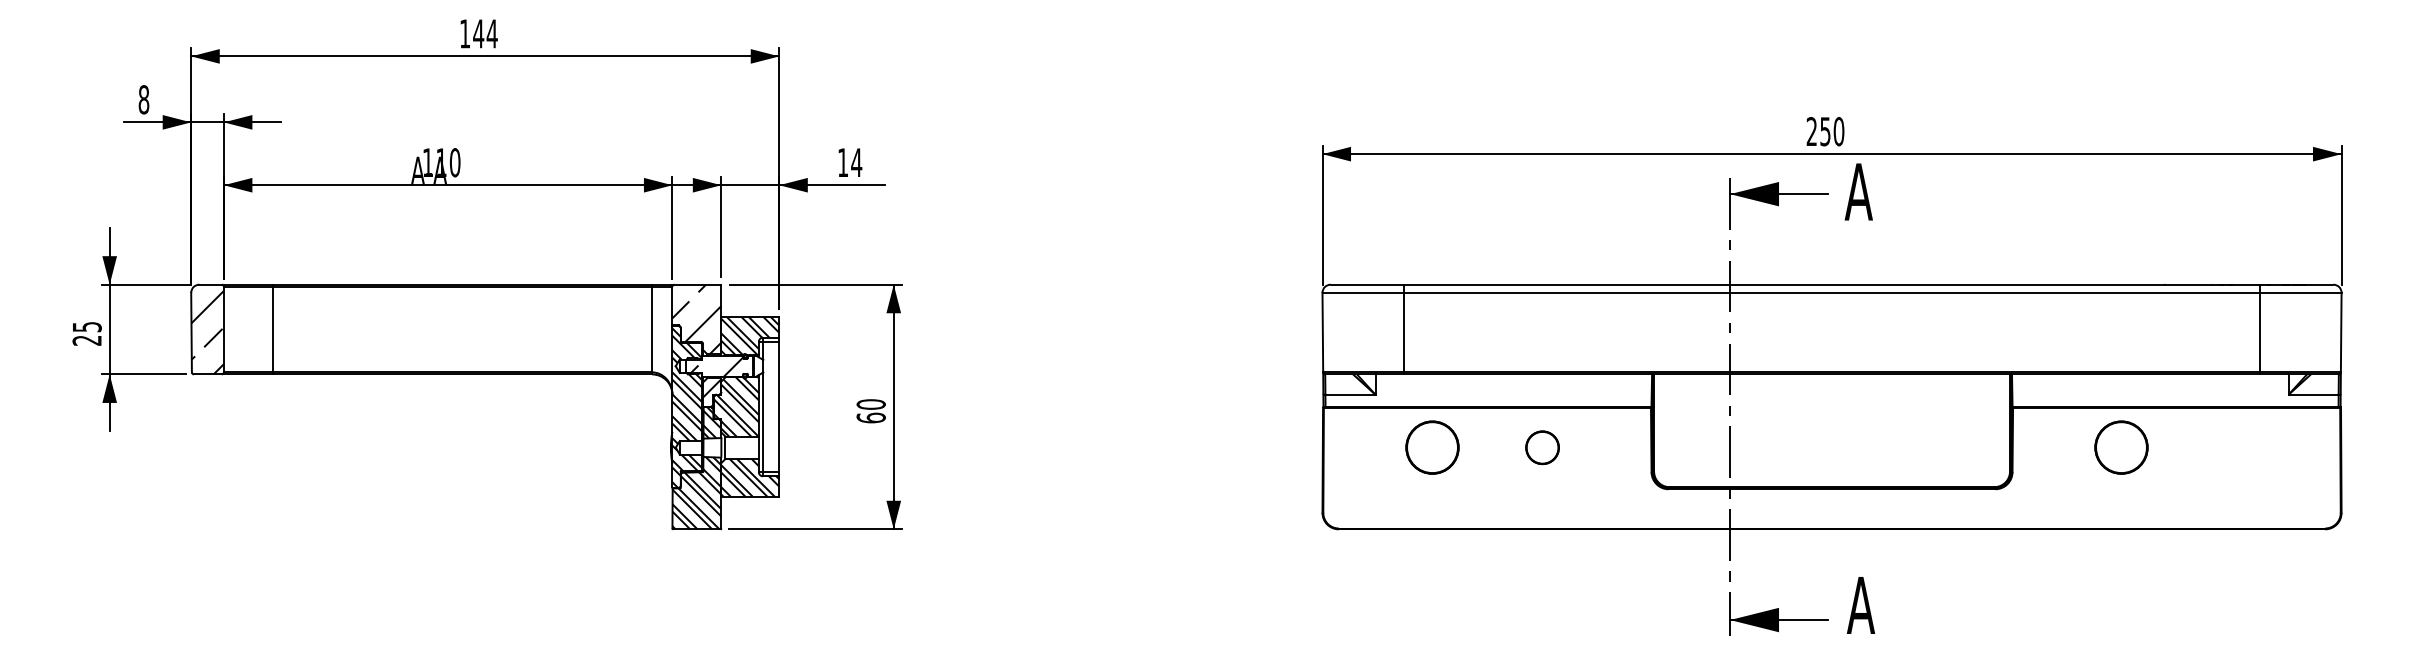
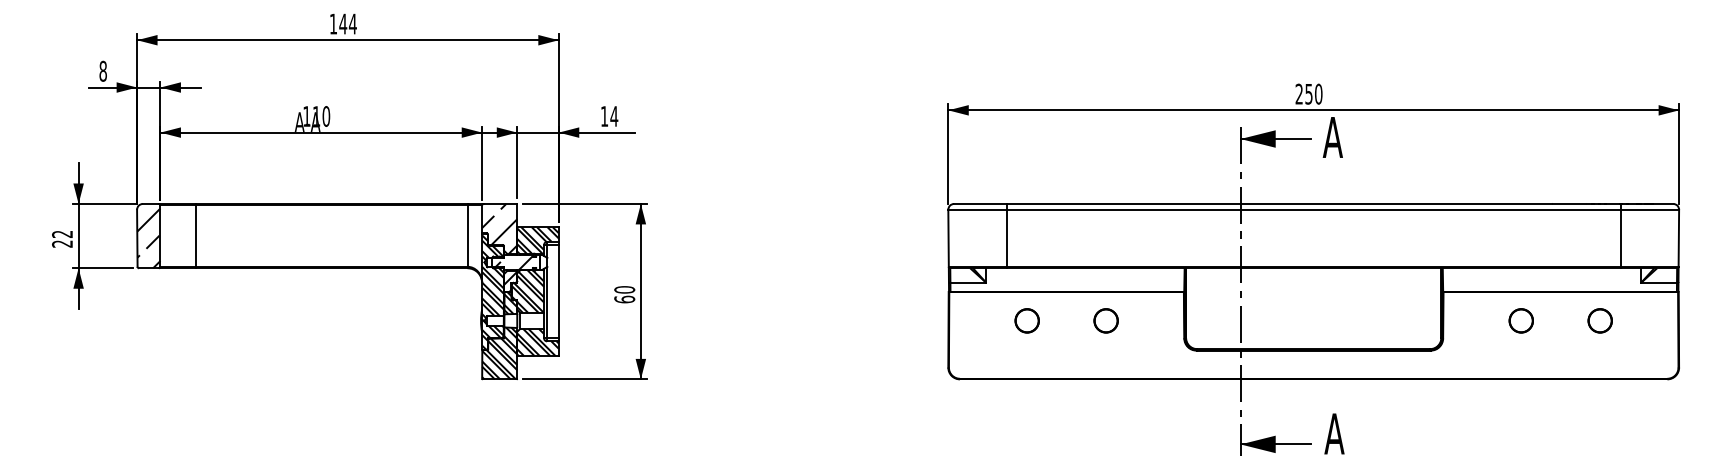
text: (86, 327) -> (61, 234), 25 -> 22
part: (1432, 447) -> (1027, 320), size x0.62
part: (2121, 447) -> (1521, 320), size x0.62
part: (2231, 447) -> (1600, 320), added

